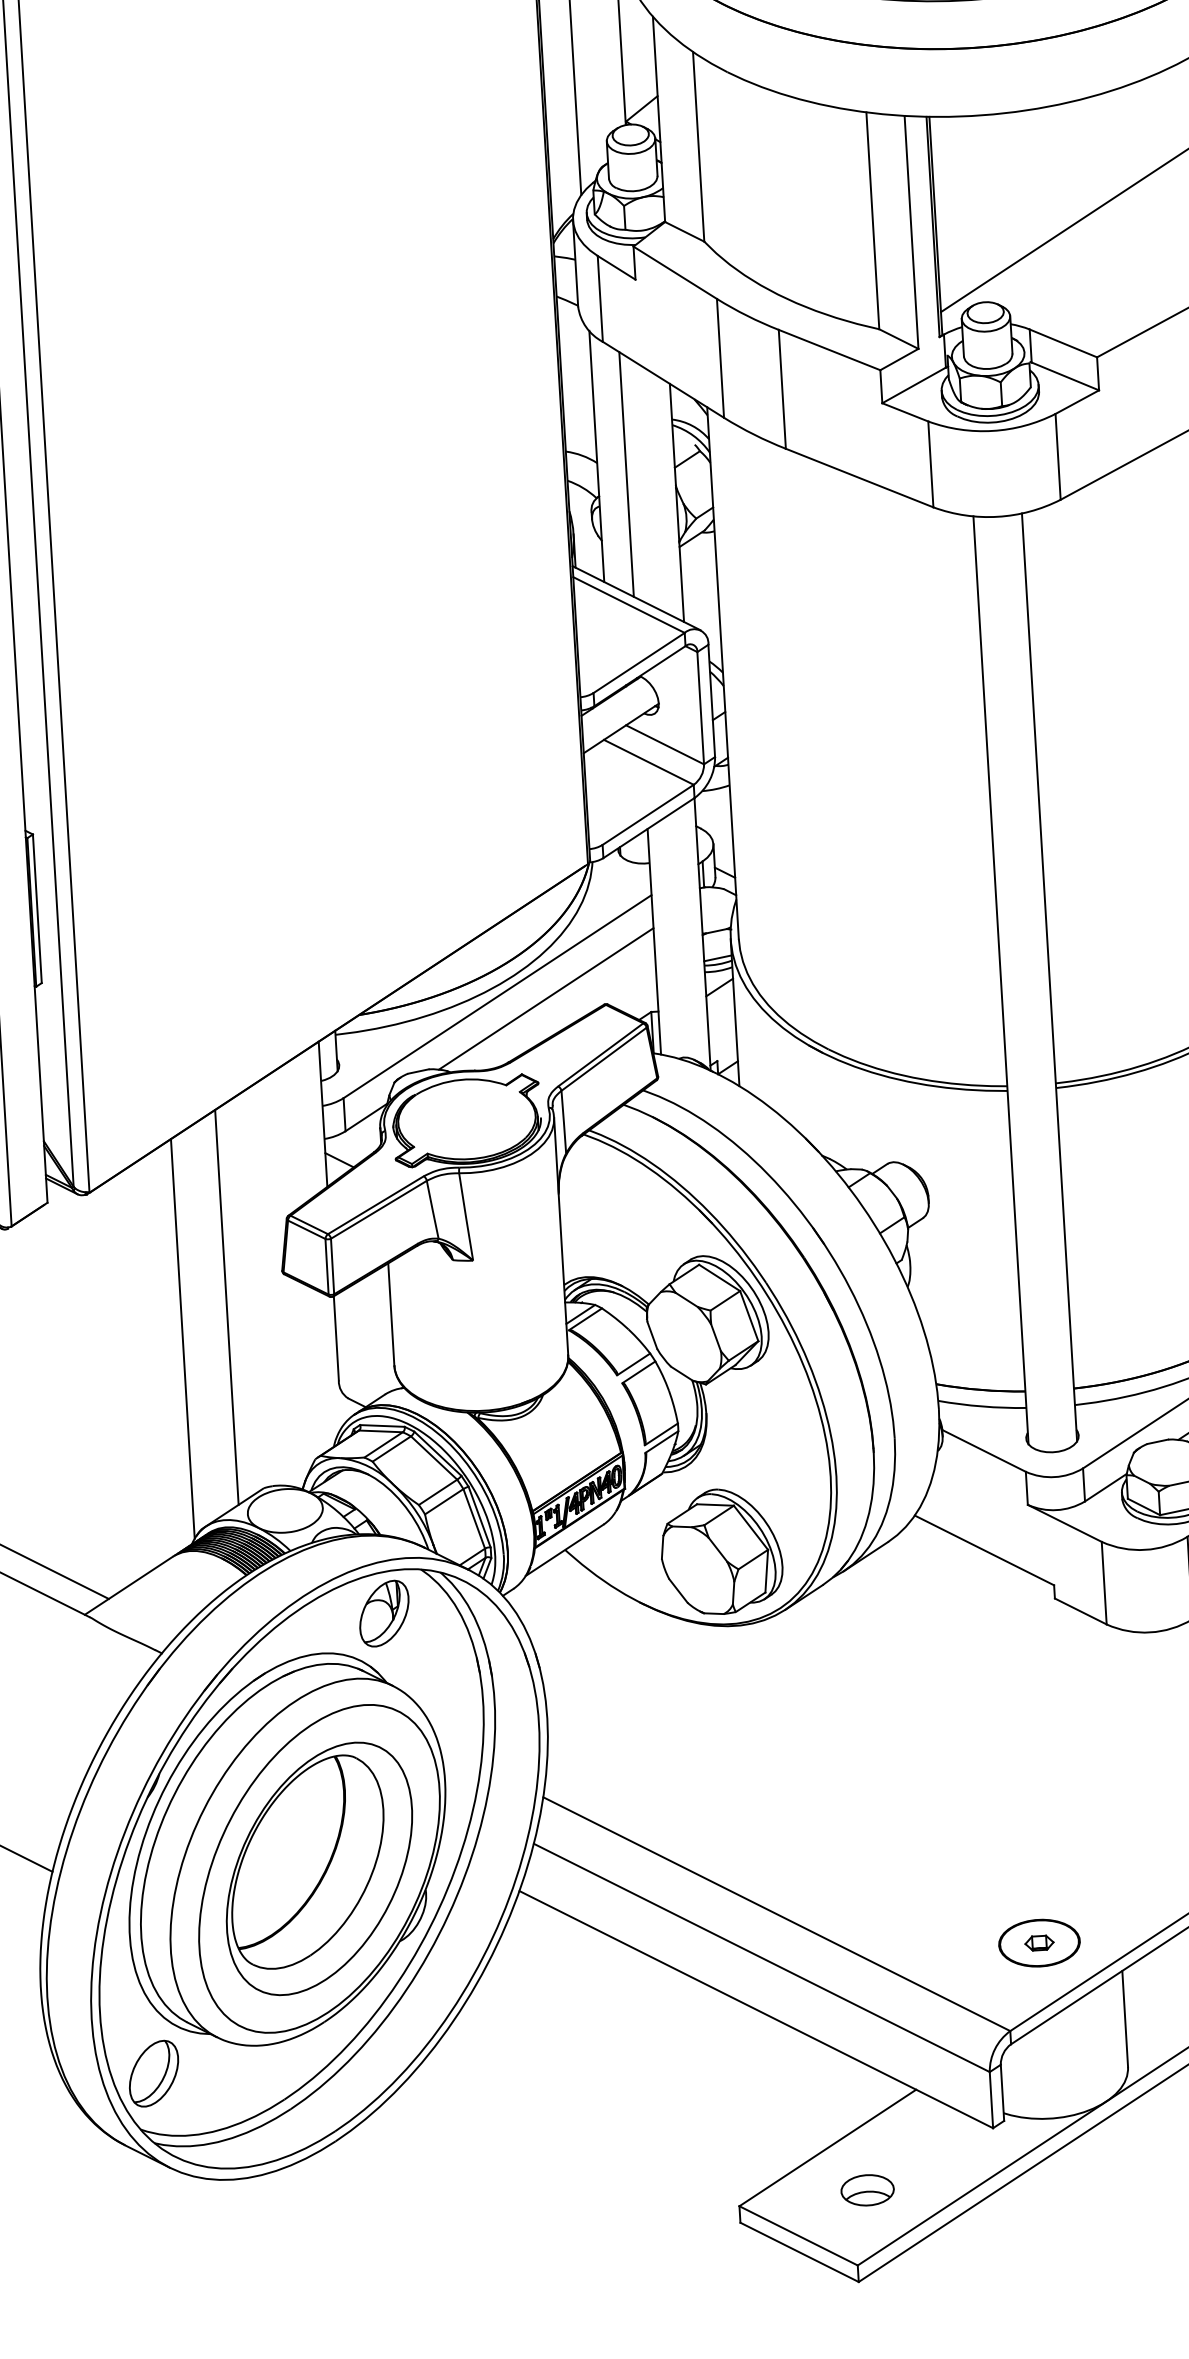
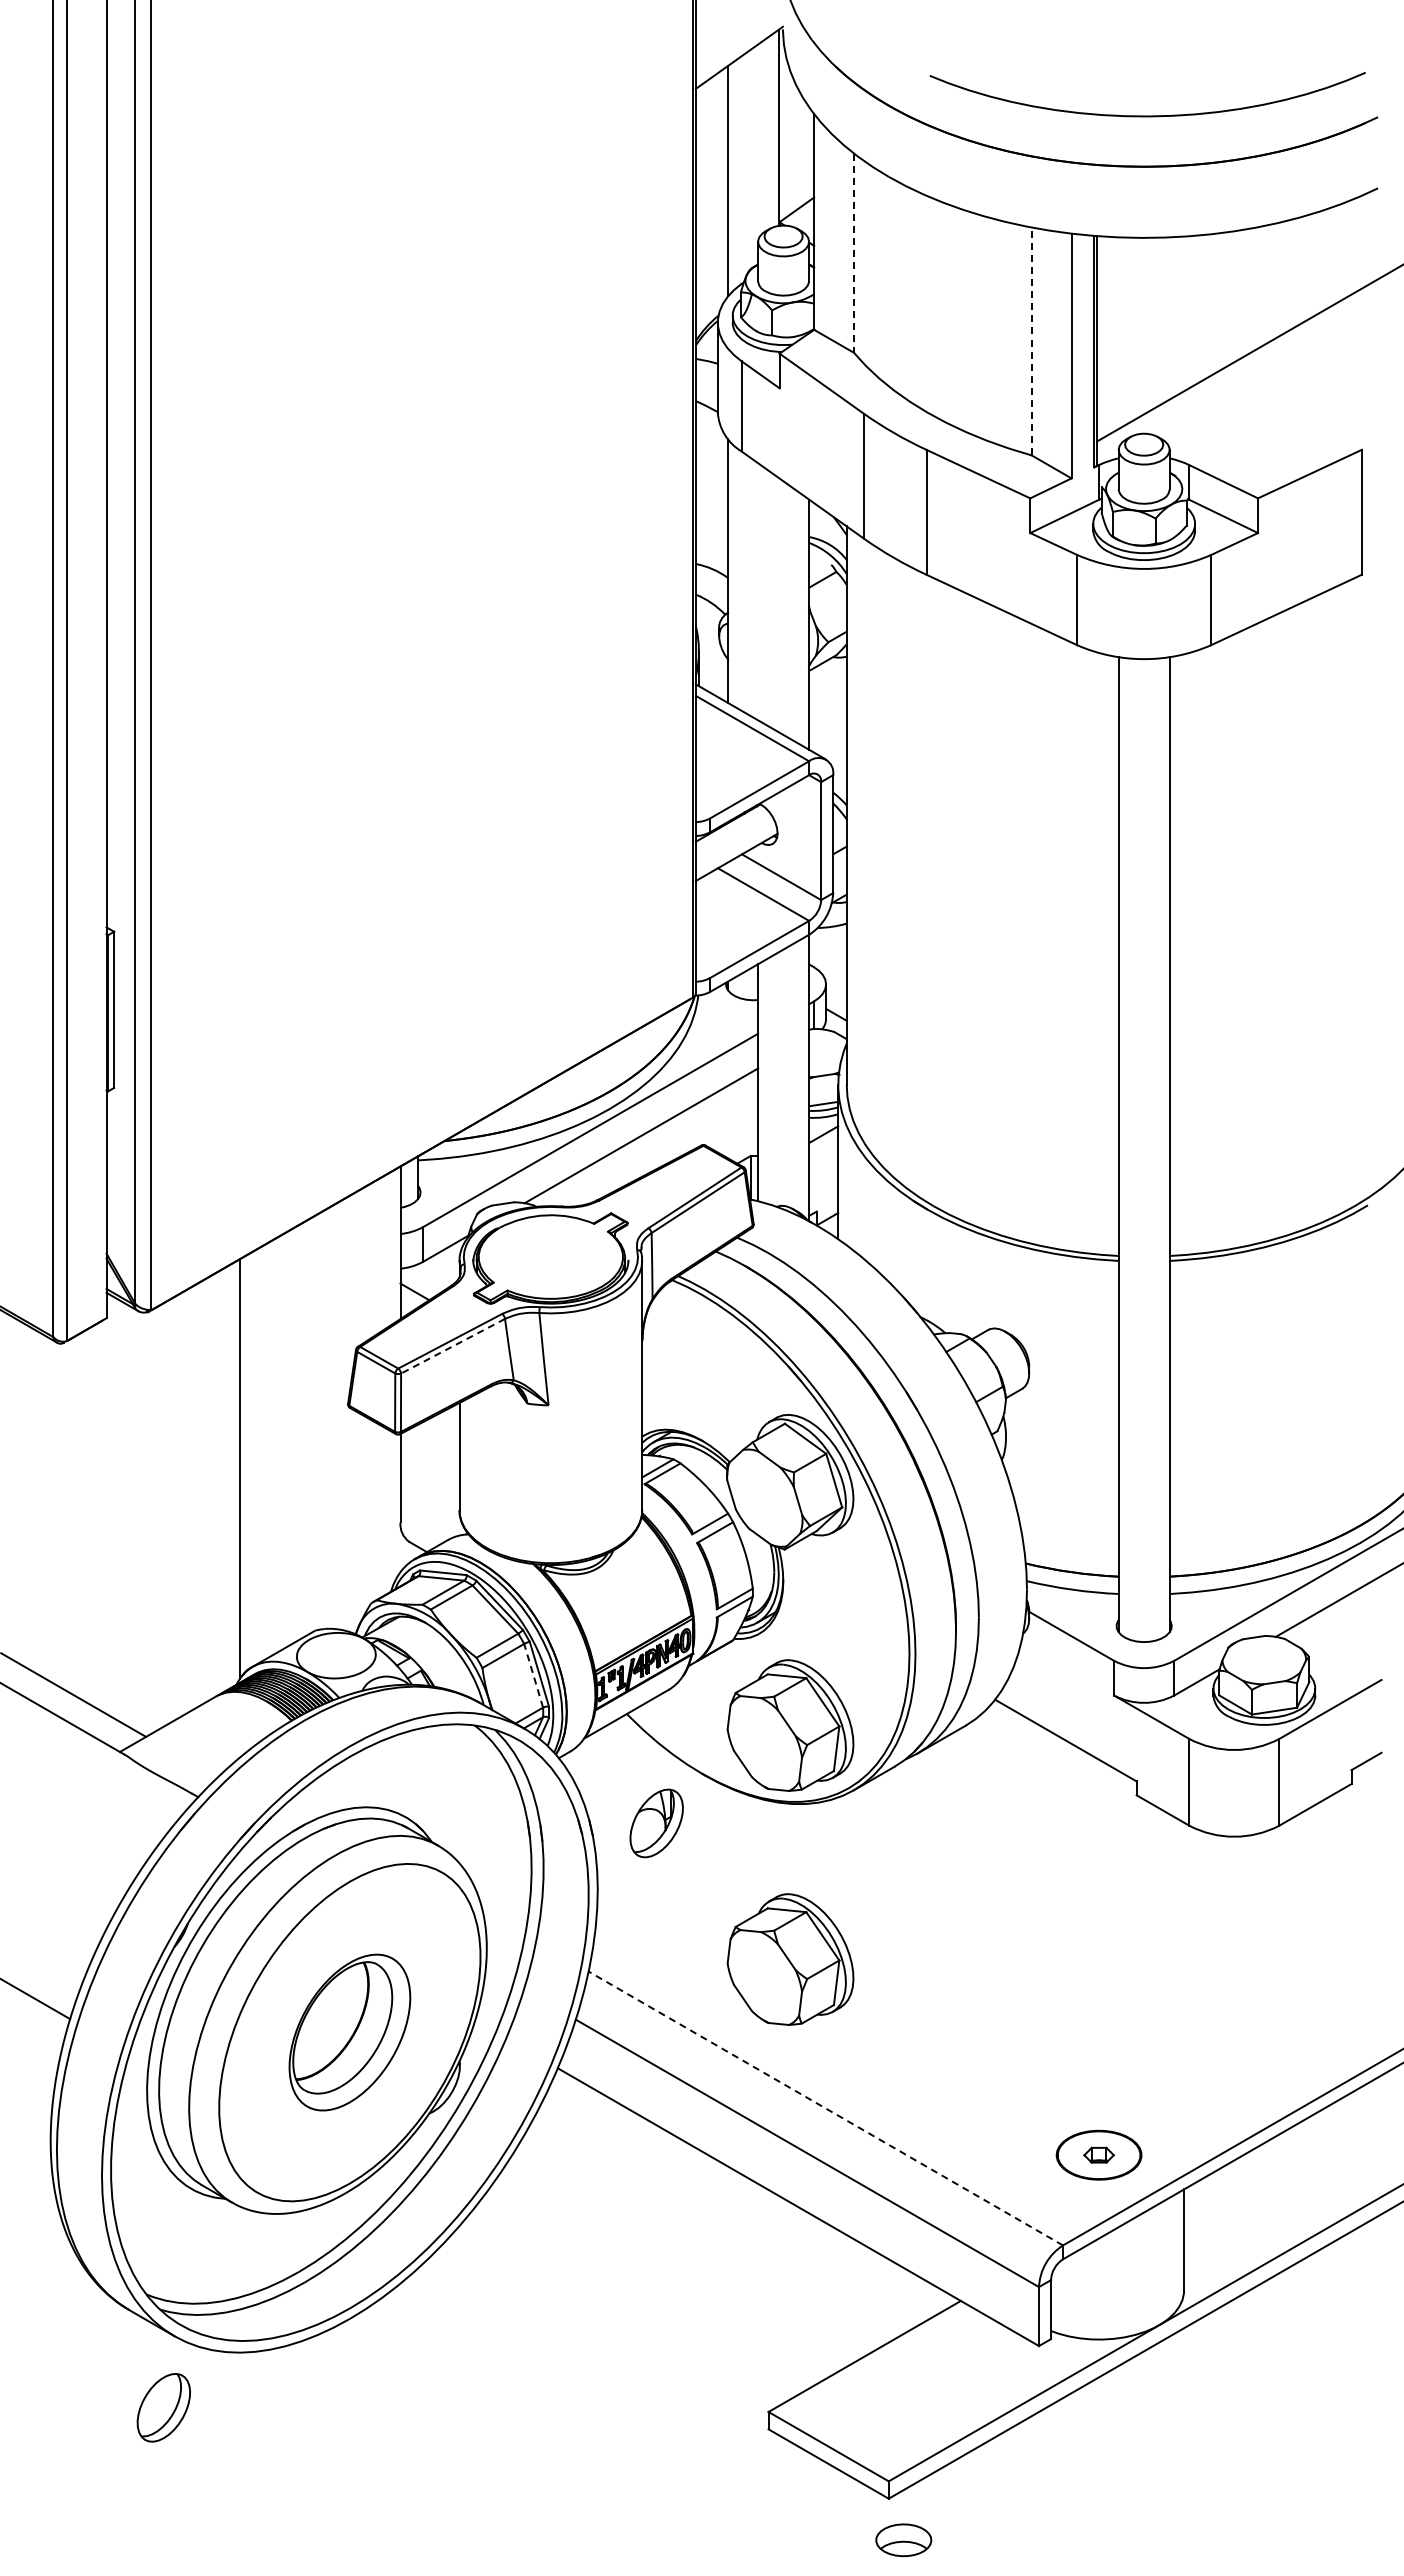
line: (698, 147) -> (853, 253), solid -> dashed
line: (872, 220) -> (1031, 341), solid -> dashed
line: (626, 474) -> (758, 591), removed
line: (379, 1210) -> (453, 1346), solid -> dashed
line: (226, 1306) -> (287, 1438), removed
line: (474, 1518) -> (533, 1675), solid -> dashed
part: (384, 1613) -> (656, 1823), moved
part: (734, 1774) -> (790, 1959), added
part: (319, 1868) -> (349, 2032), size x0.6
line: (776, 1914) -> (825, 2108), solid -> dashed
part: (153, 2073) -> (163, 2407), moved
part: (867, 2190) -> (903, 2540), moved

